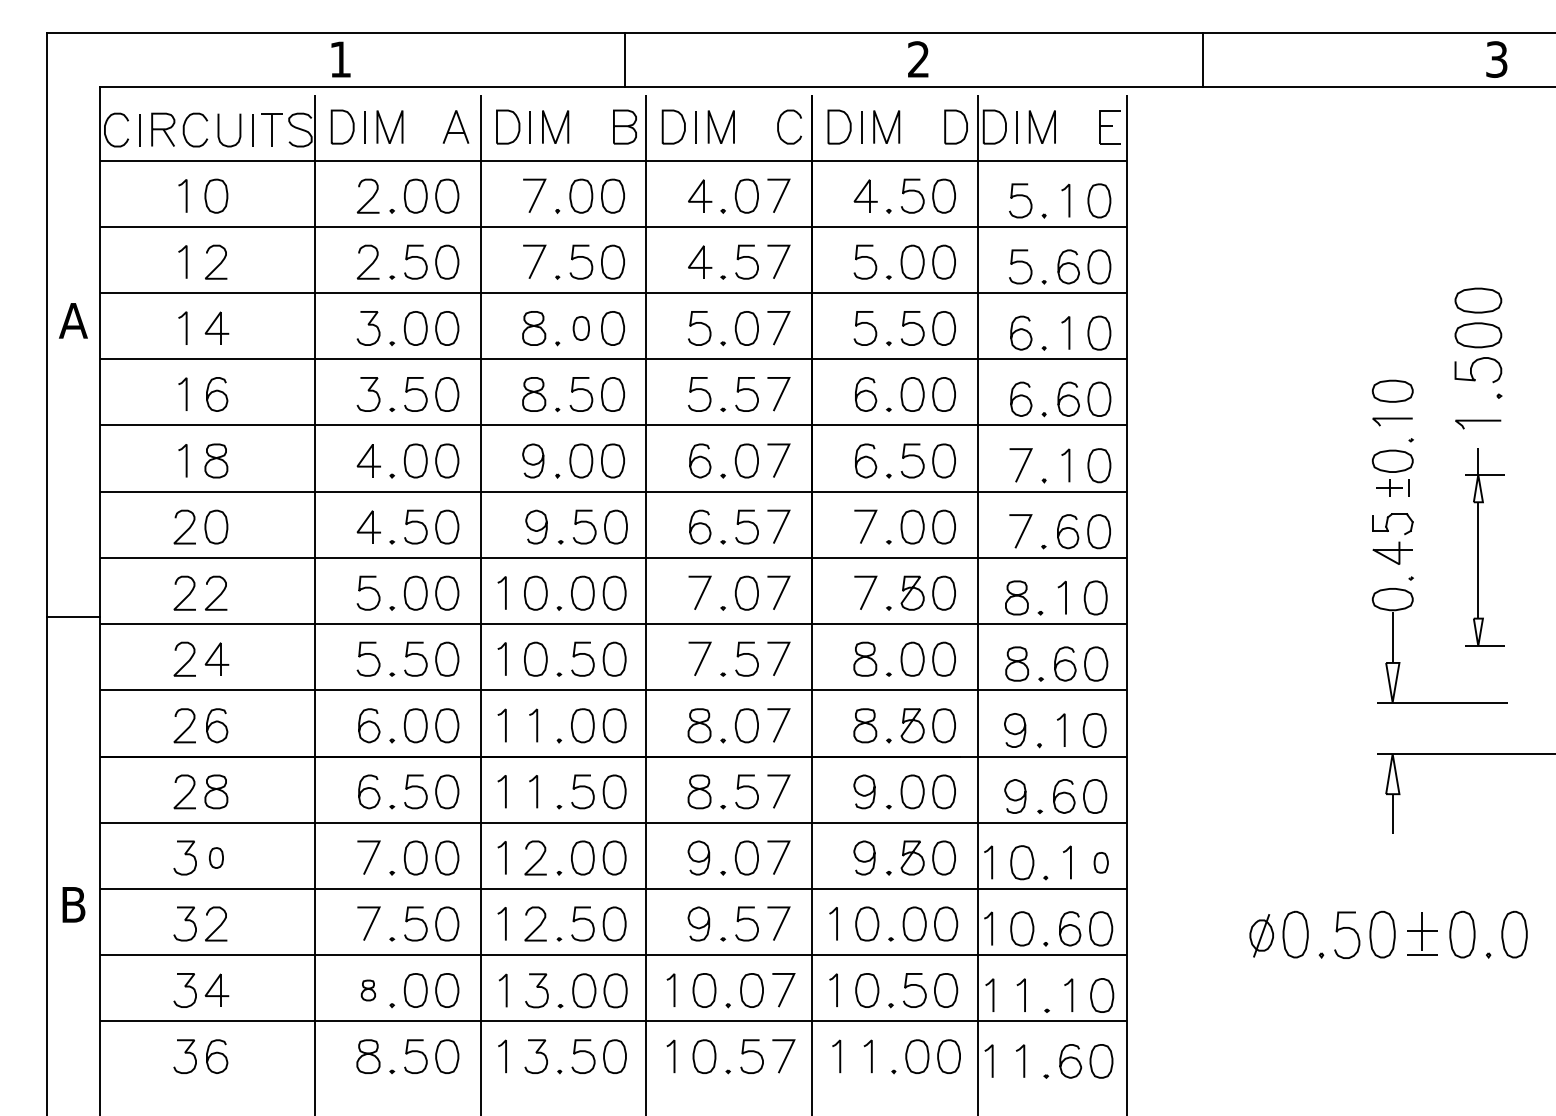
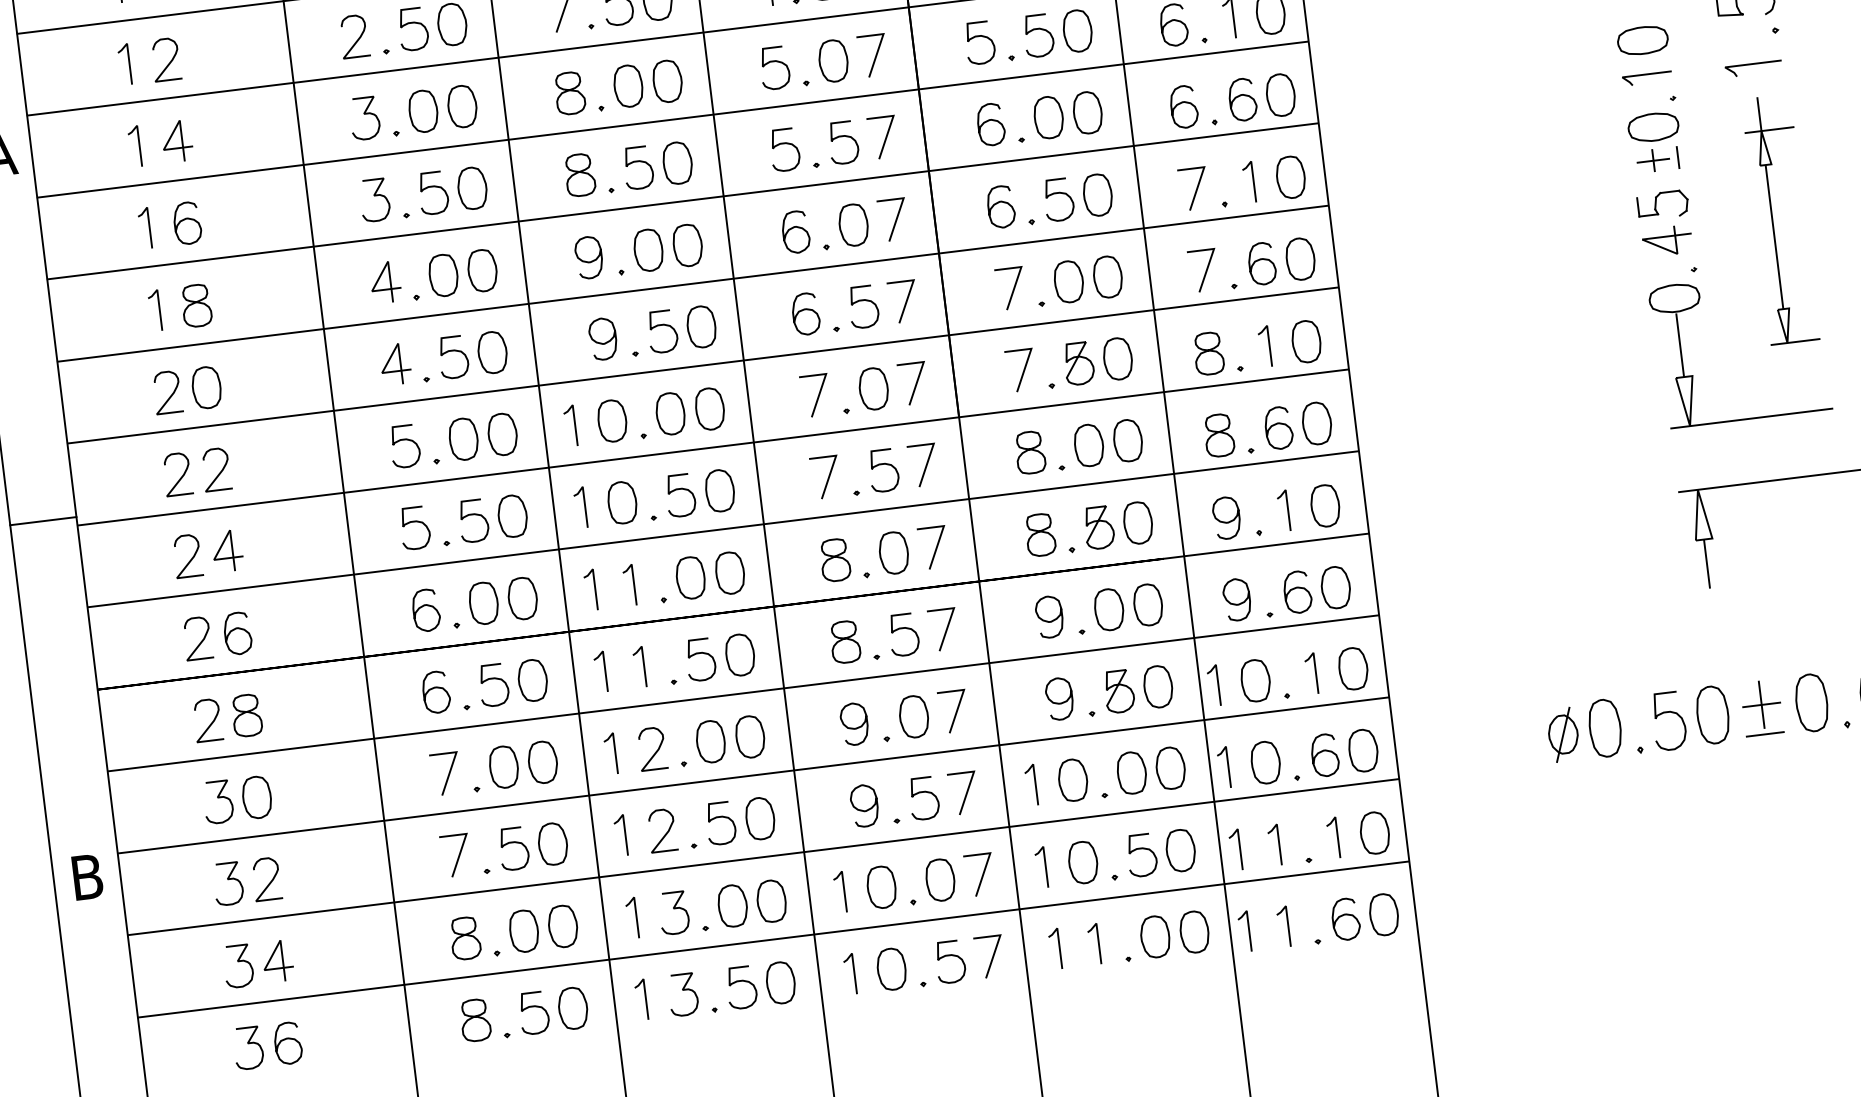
part: (581, 328) -> (628, 86), size x1.43
part: (216, 857) -> (257, 796), size x1.67
part: (1101, 862) -> (1353, 668), size x1.67
part: (368, 990) -> (465, 938), size x1.67

